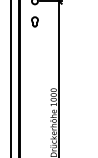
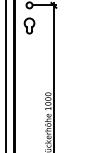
part: (34, 21) -> (29, 25), size x1.6

